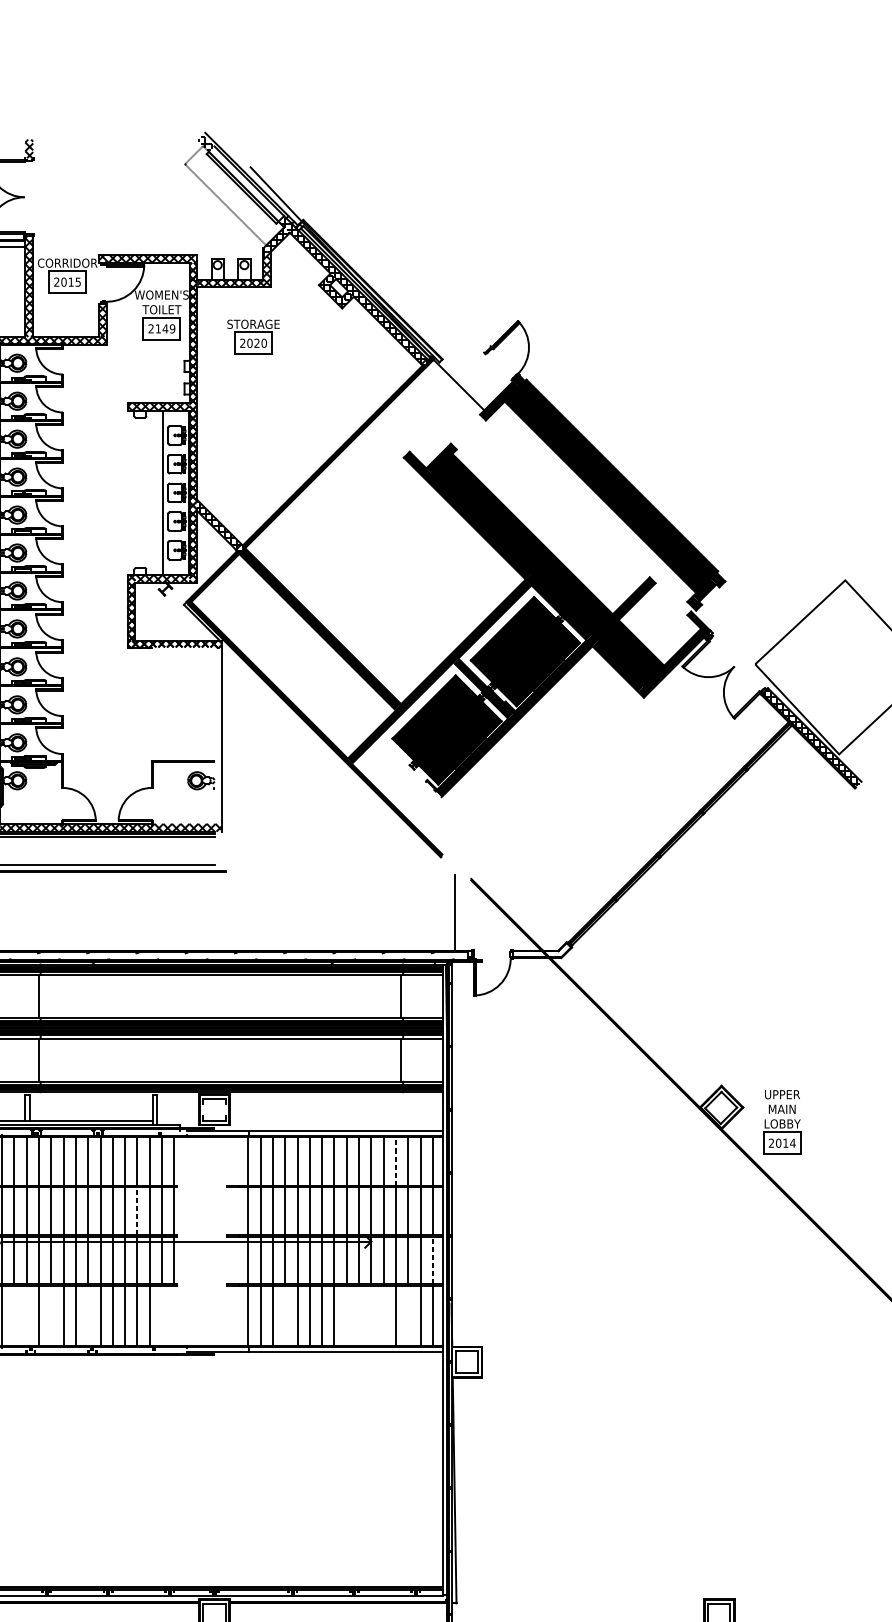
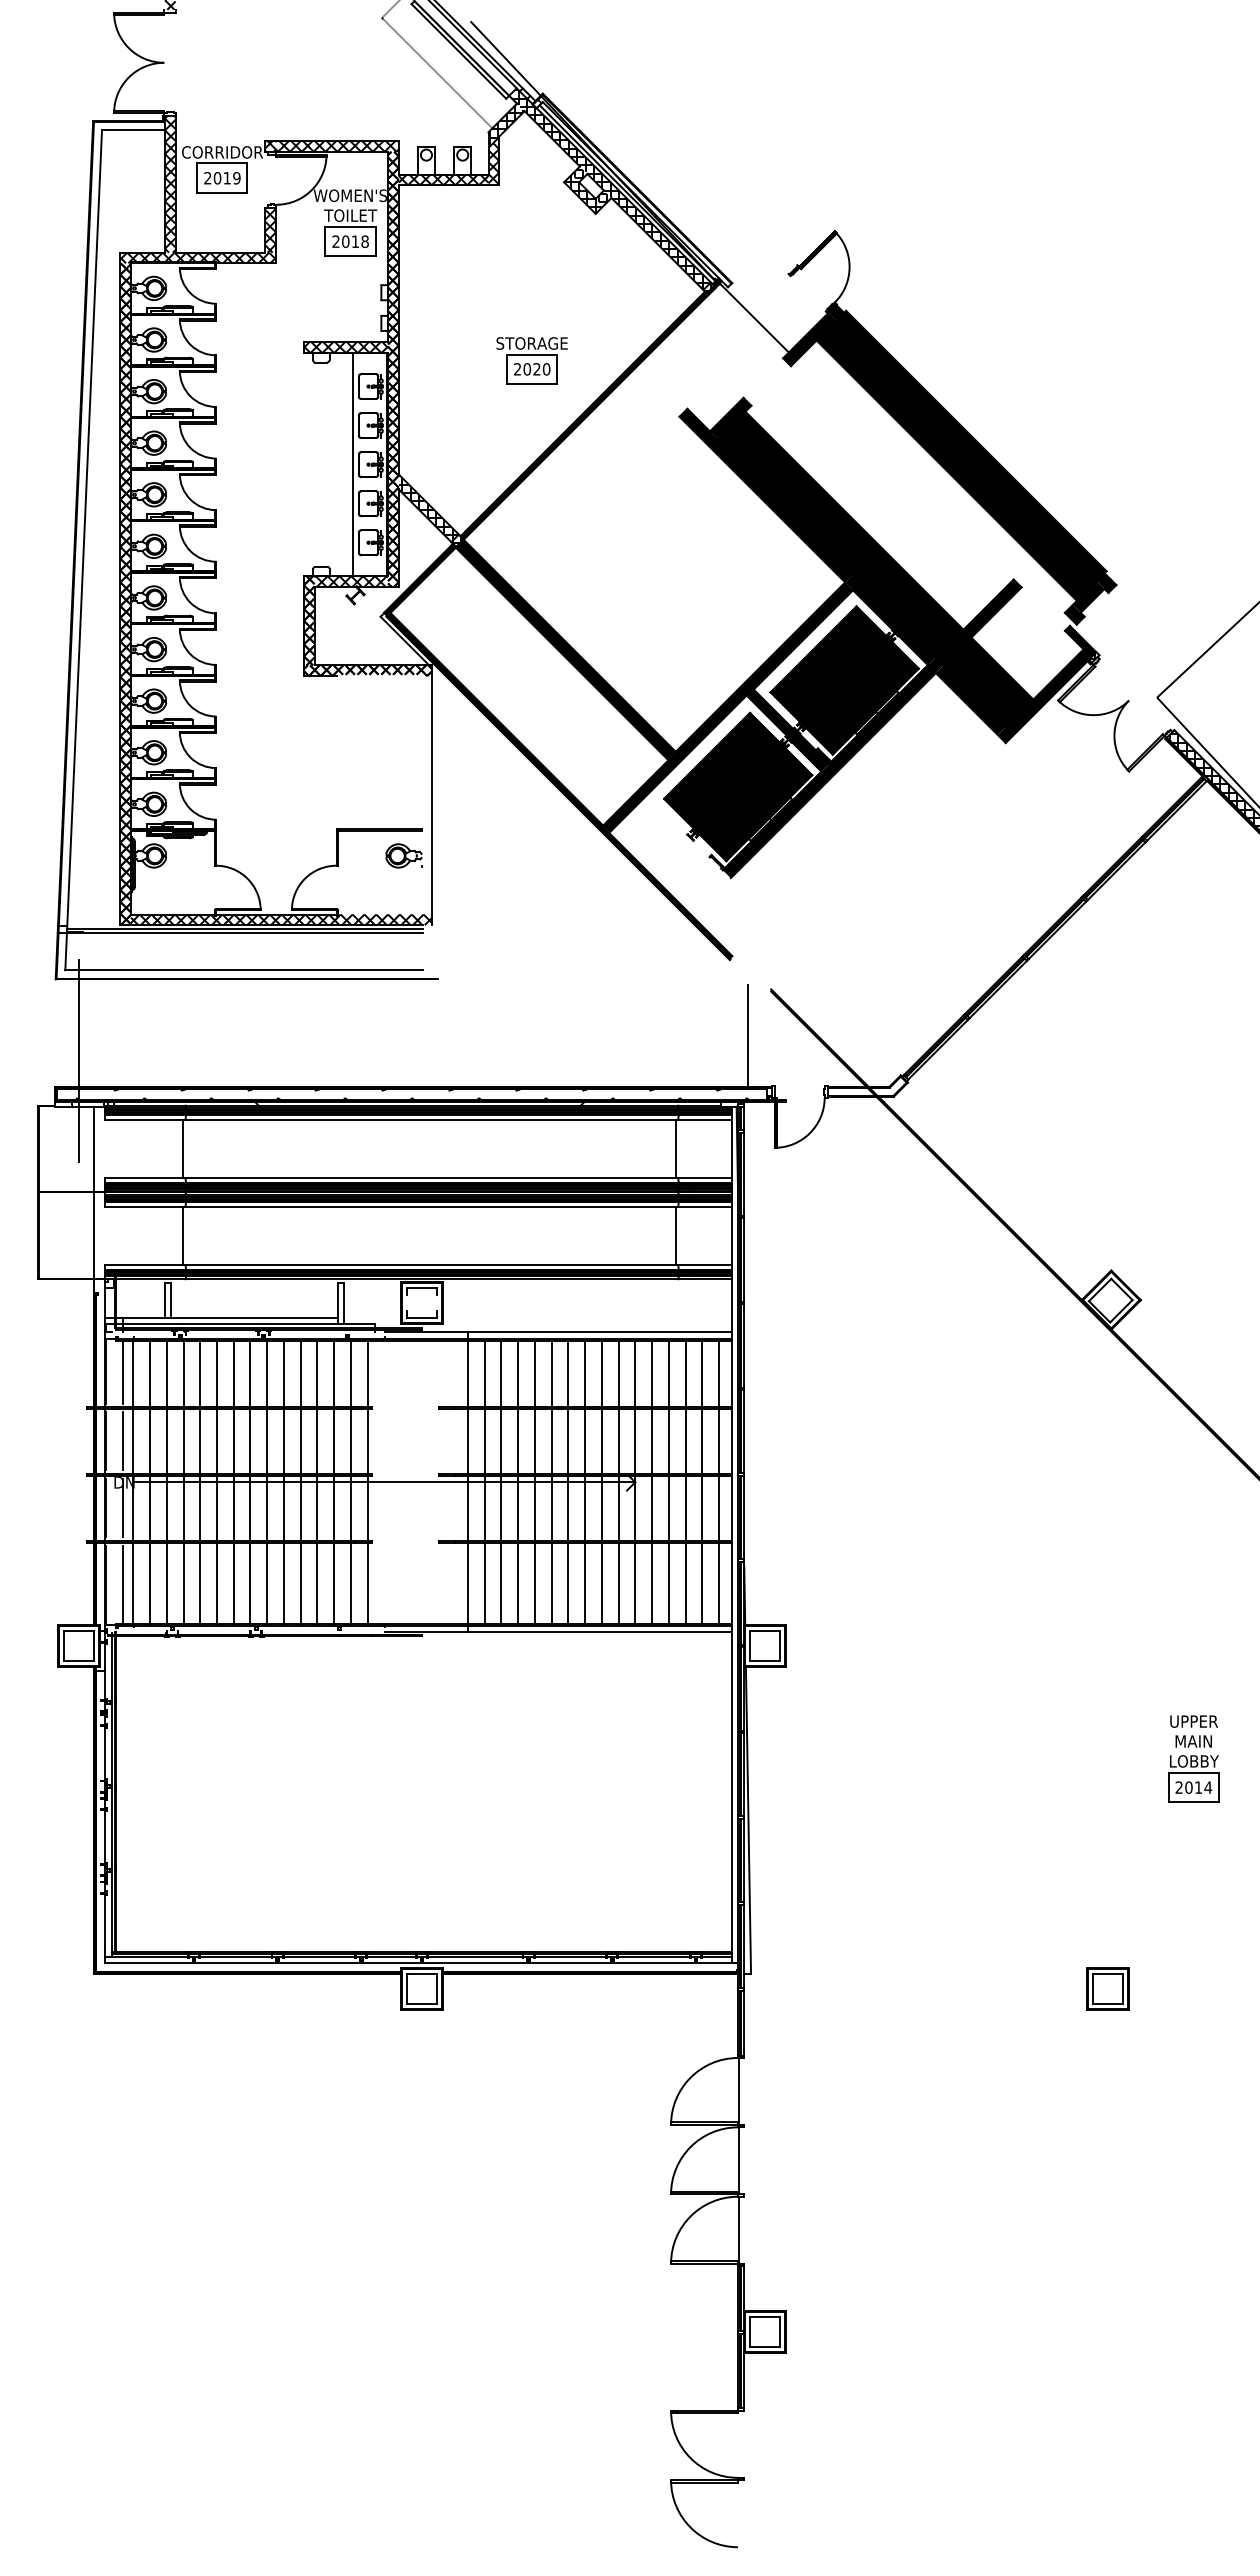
text: (77, 282) -> (236, 178), 2015 -> 2019
text: (165, 328) -> (355, 241), 2149 -> 2018
part: (253, 336) -> (531, 360), moved
part: (782, 1121) -> (1193, 1758), moved
line: (395, 1161) -> (668, 1373), dashed -> solid
line: (137, 1210) -> (317, 1440), dashed -> solid
line: (432, 1260) -> (718, 1507), dashed -> solid
line: (14, 1315) -> (150, 1582), added
line: (26, 1315) -> (166, 1582), added
line: (51, 1315) -> (200, 1582), added
line: (88, 1315) -> (250, 1582), added
line: (161, 1315) -> (350, 1582), added
line: (174, 1315) -> (367, 1582), added
line: (285, 1315) -> (518, 1582), added
line: (346, 1315) -> (601, 1582), added
line: (359, 1315) -> (618, 1582), added
line: (371, 1315) -> (635, 1582), added
line: (384, 1315) -> (652, 1582), added
line: (408, 1315) -> (685, 1582), added

